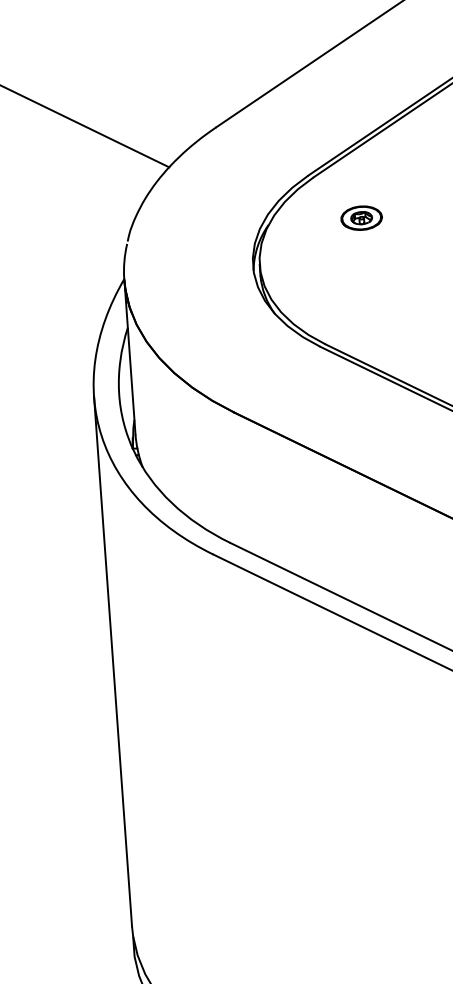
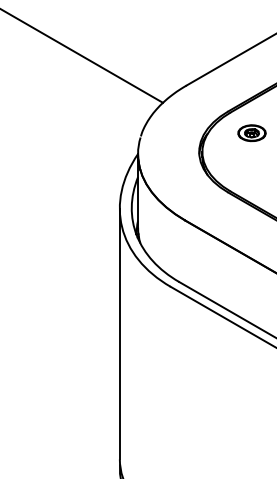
part: (360, 218) -> (251, 133), size x1.43

